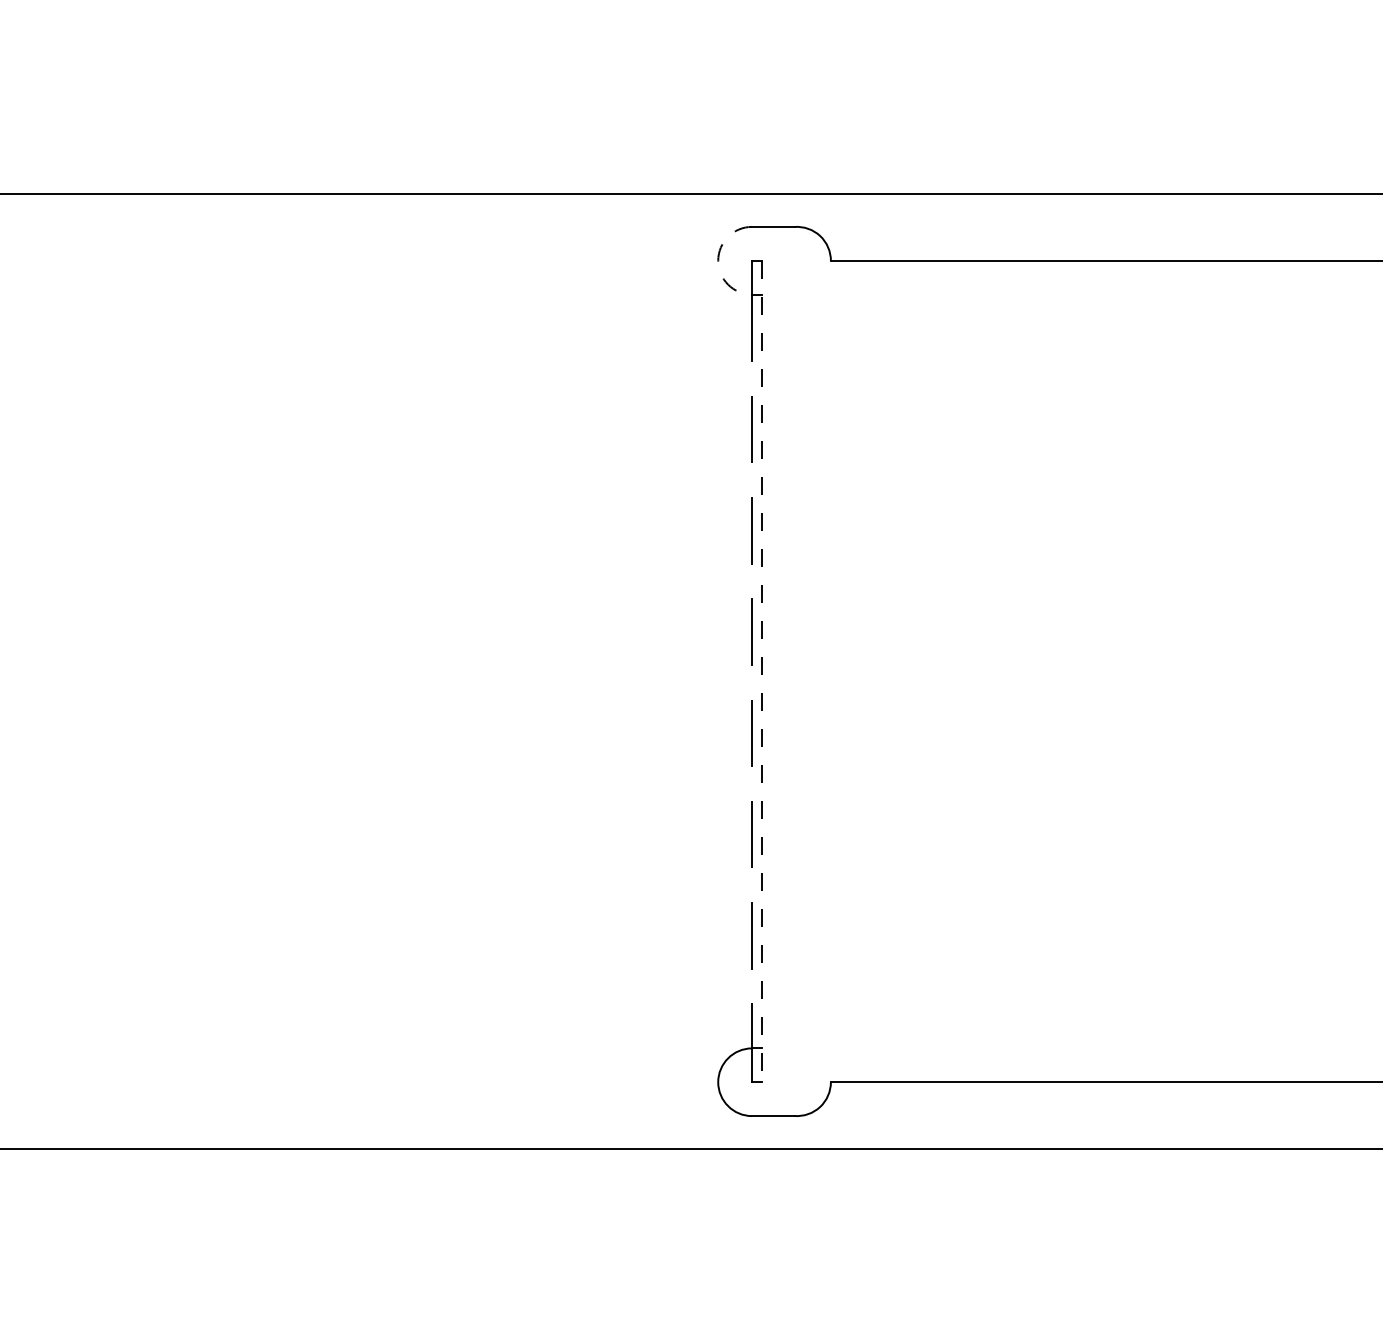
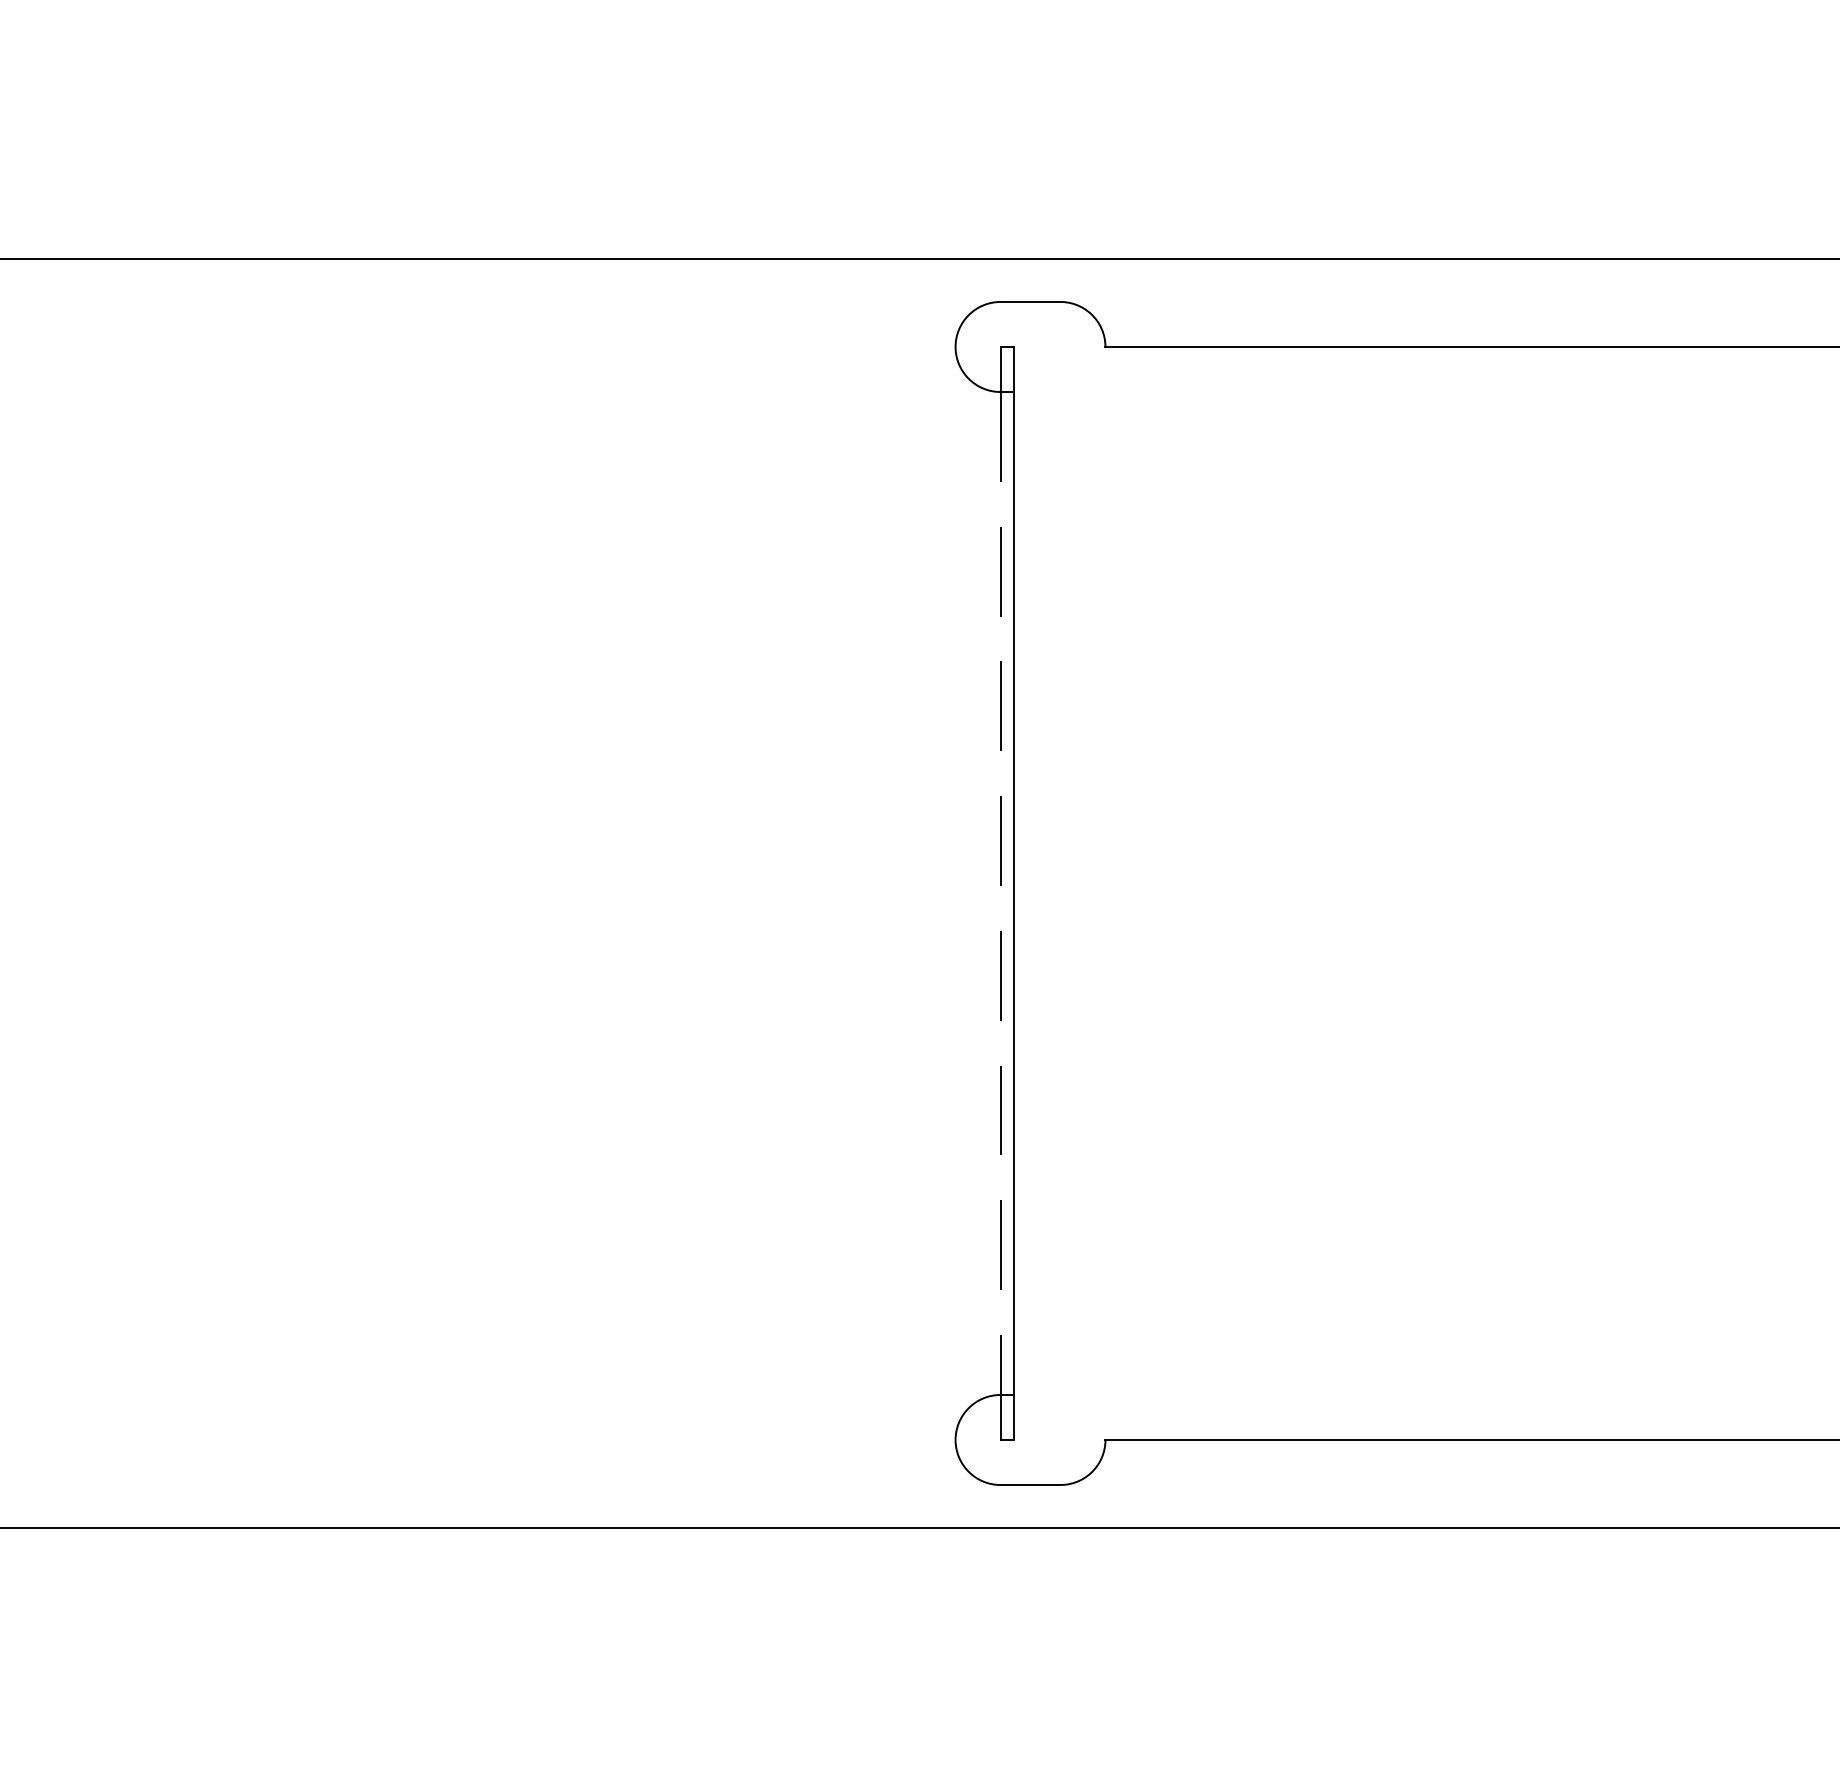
arc: (718, 260) -> (955, 346), dashed -> solid
line: (762, 671) -> (1014, 893), dashed -> solid

